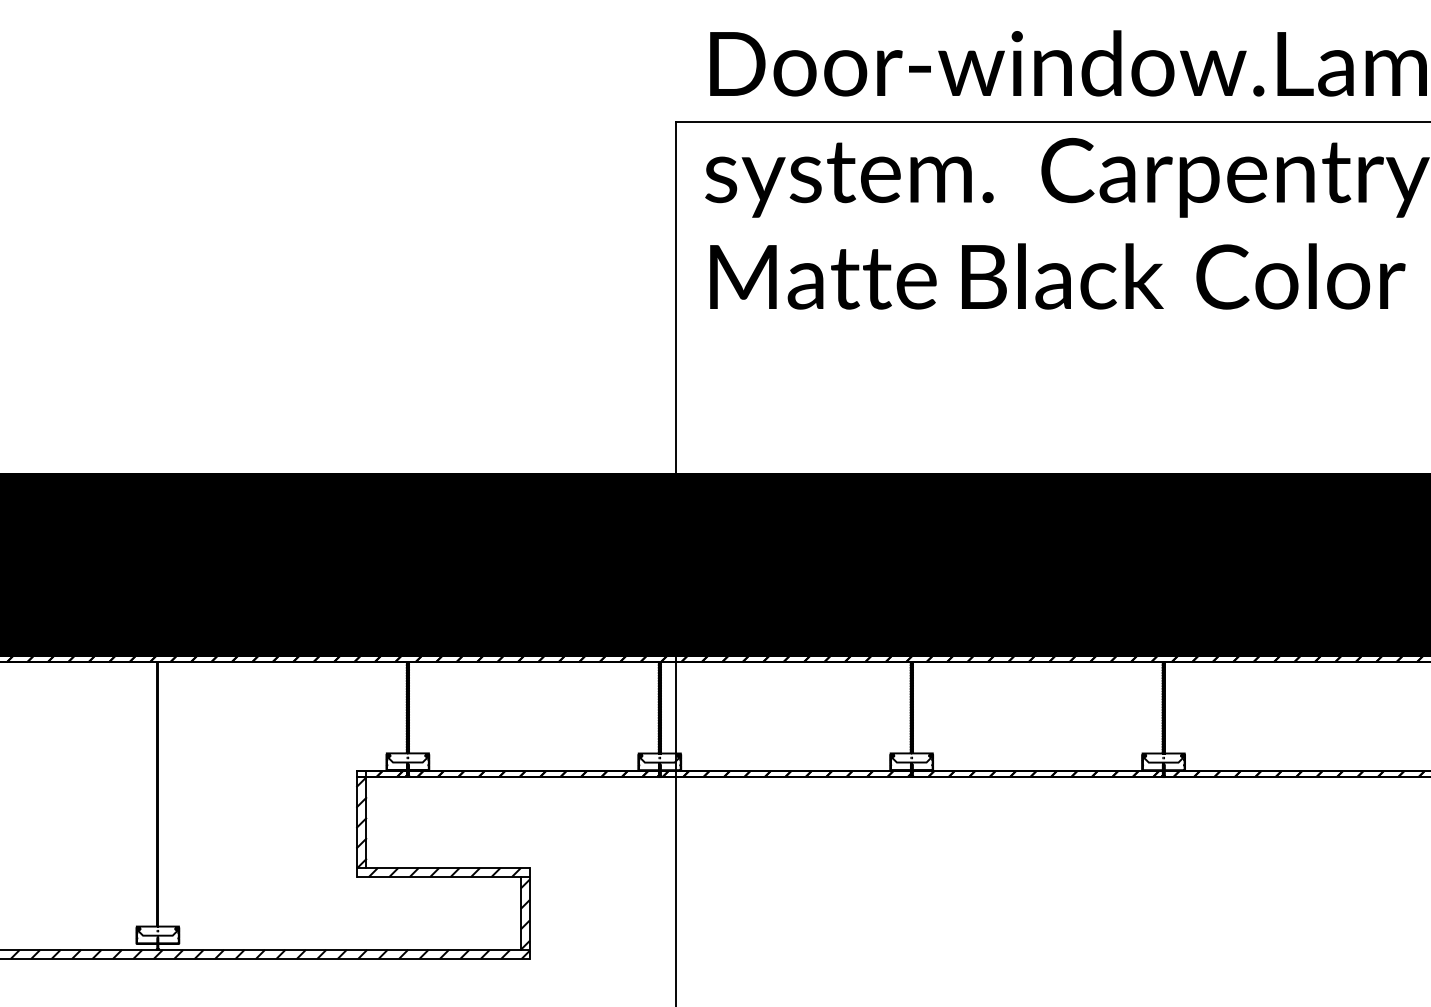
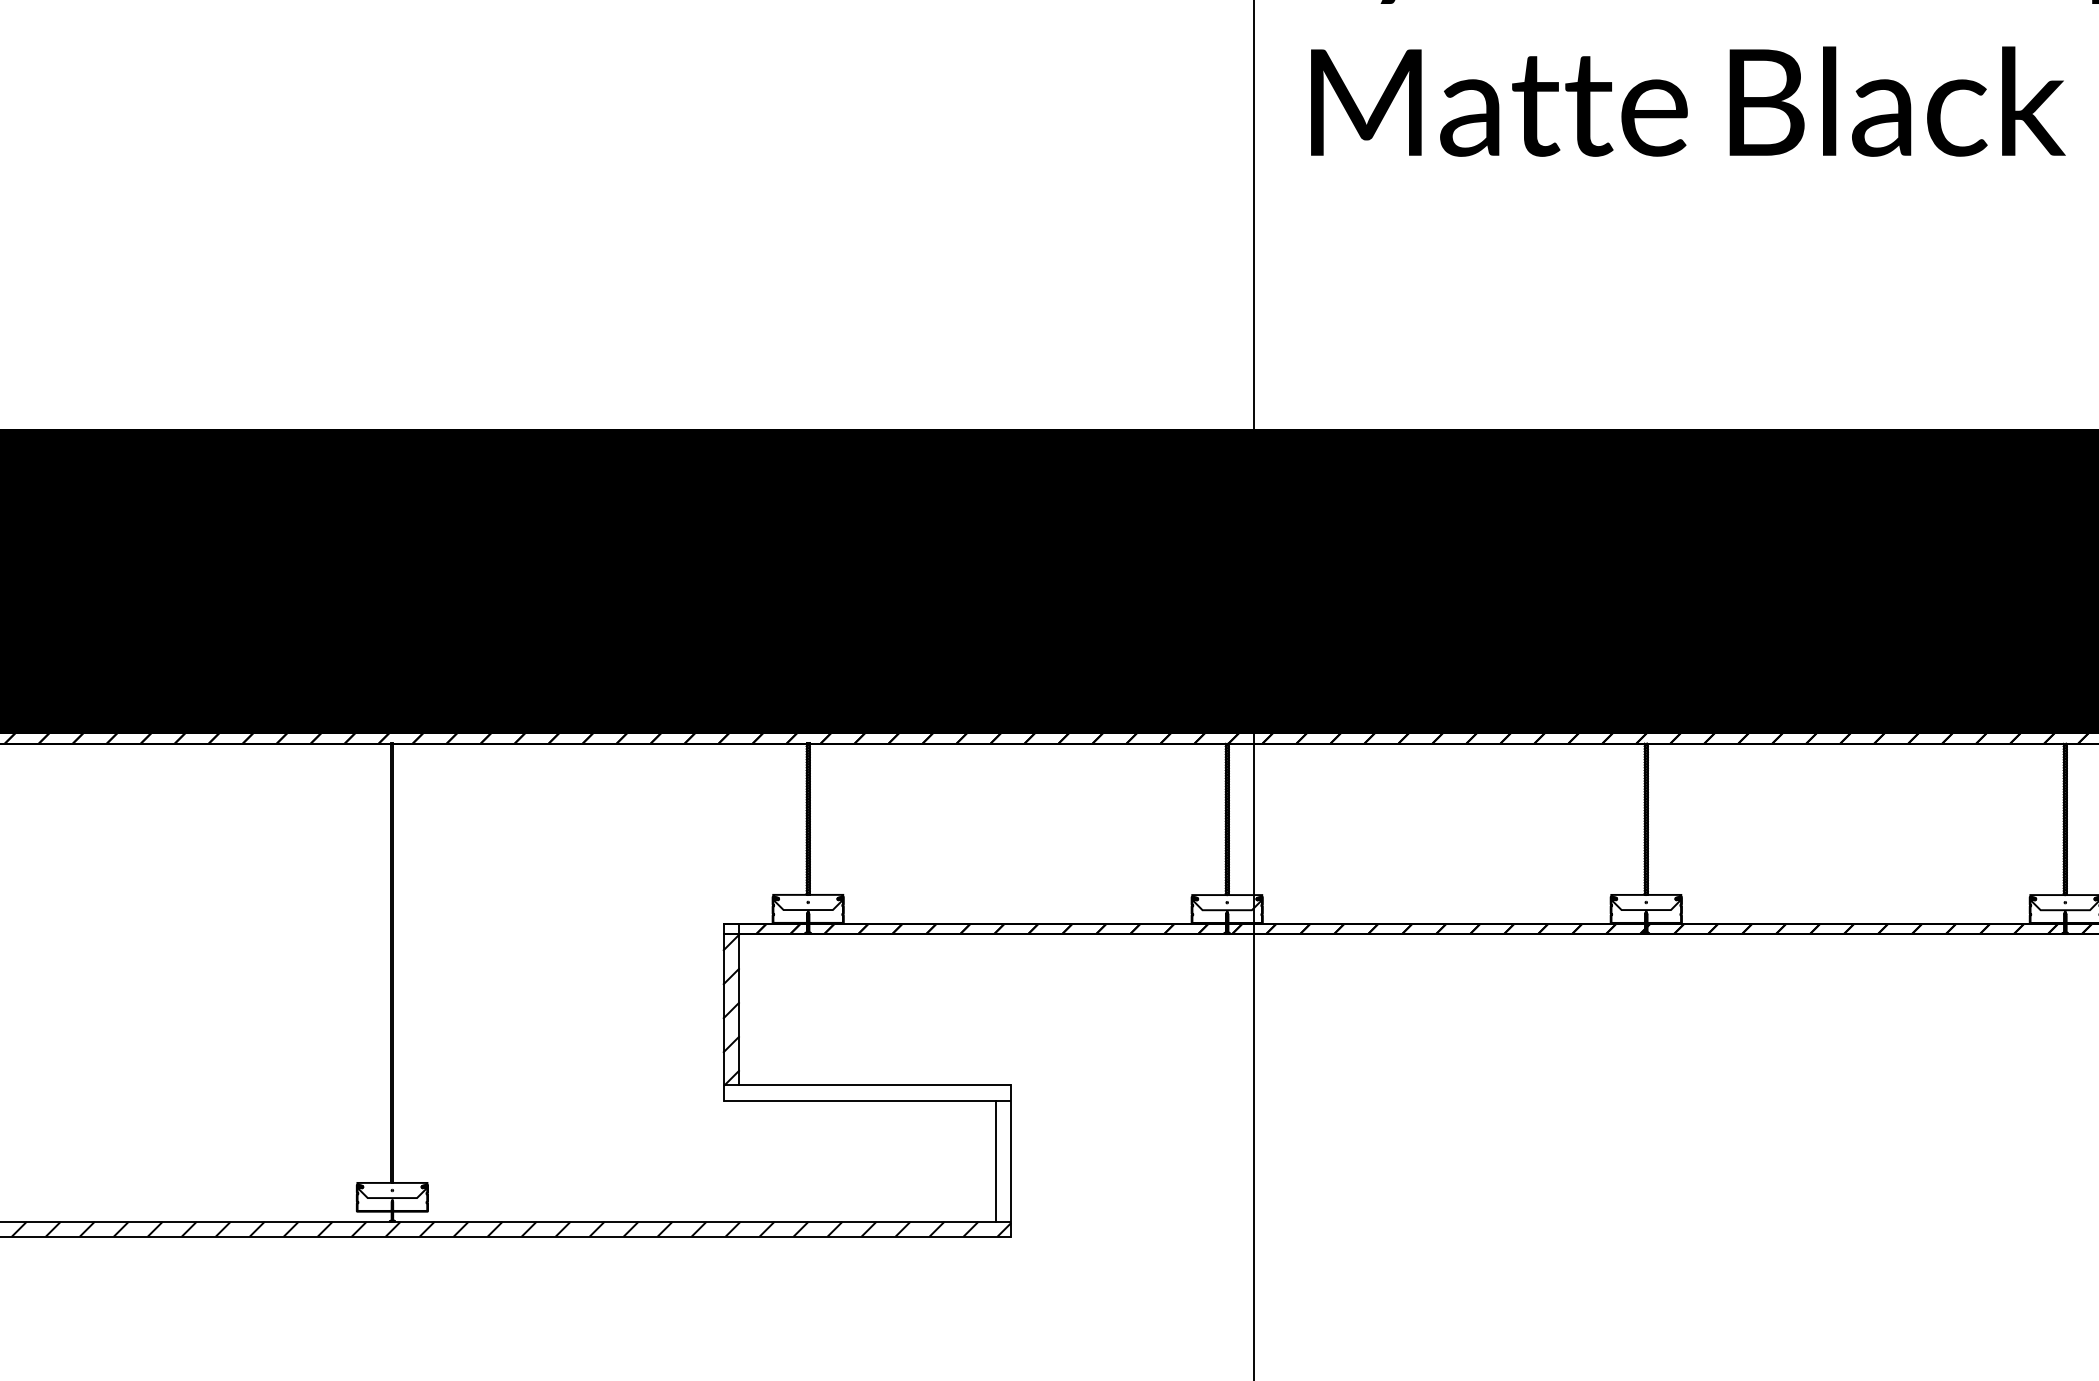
hatch: (438, 872) -> (859, 1093), removed
hatch: (524, 914) -> (1002, 1162), removed

